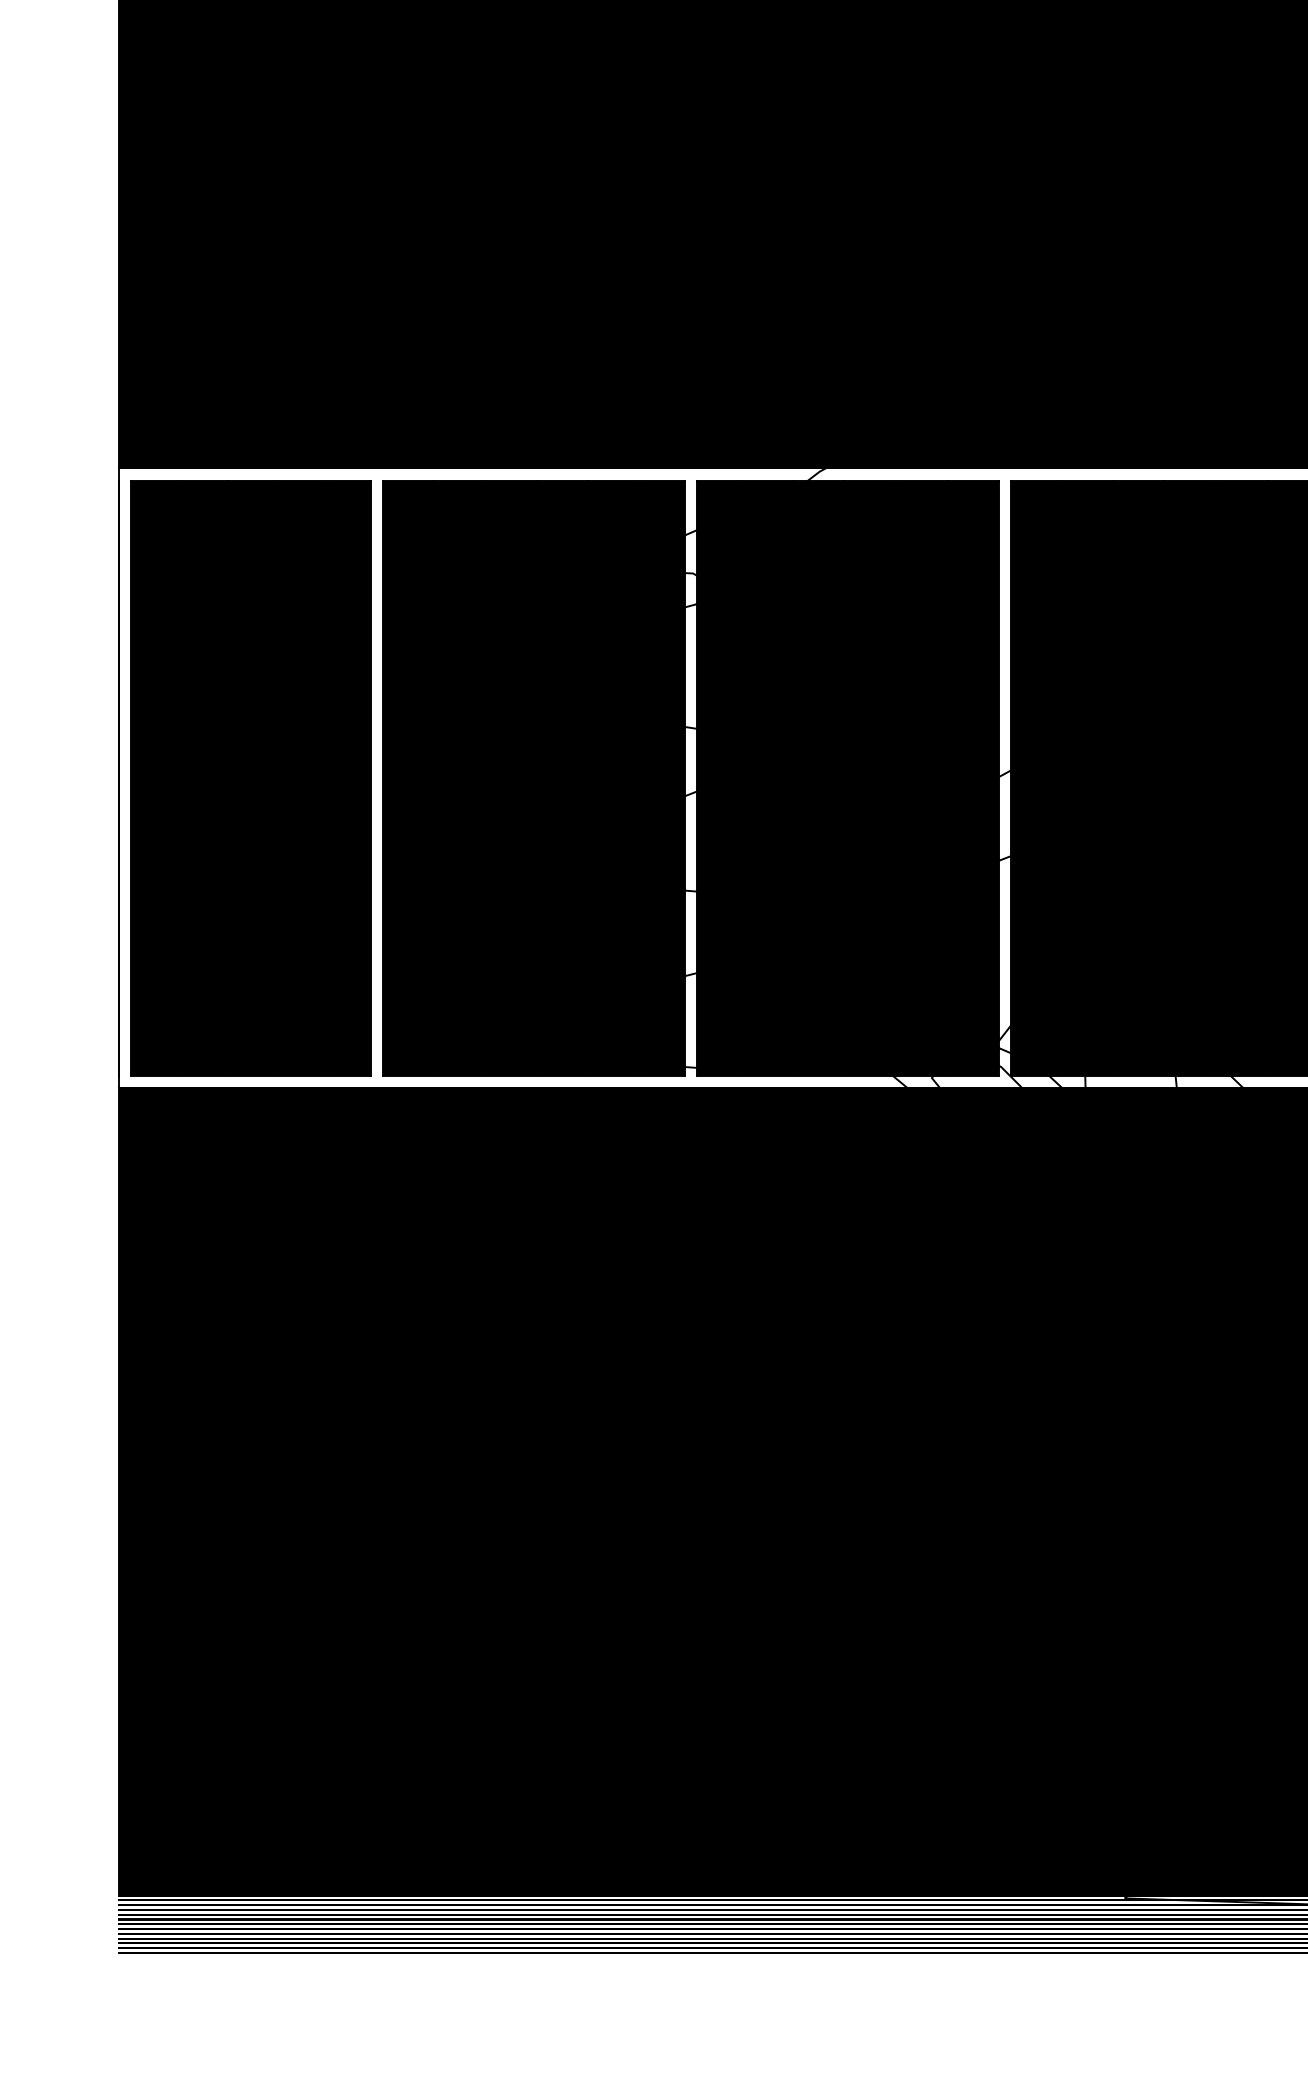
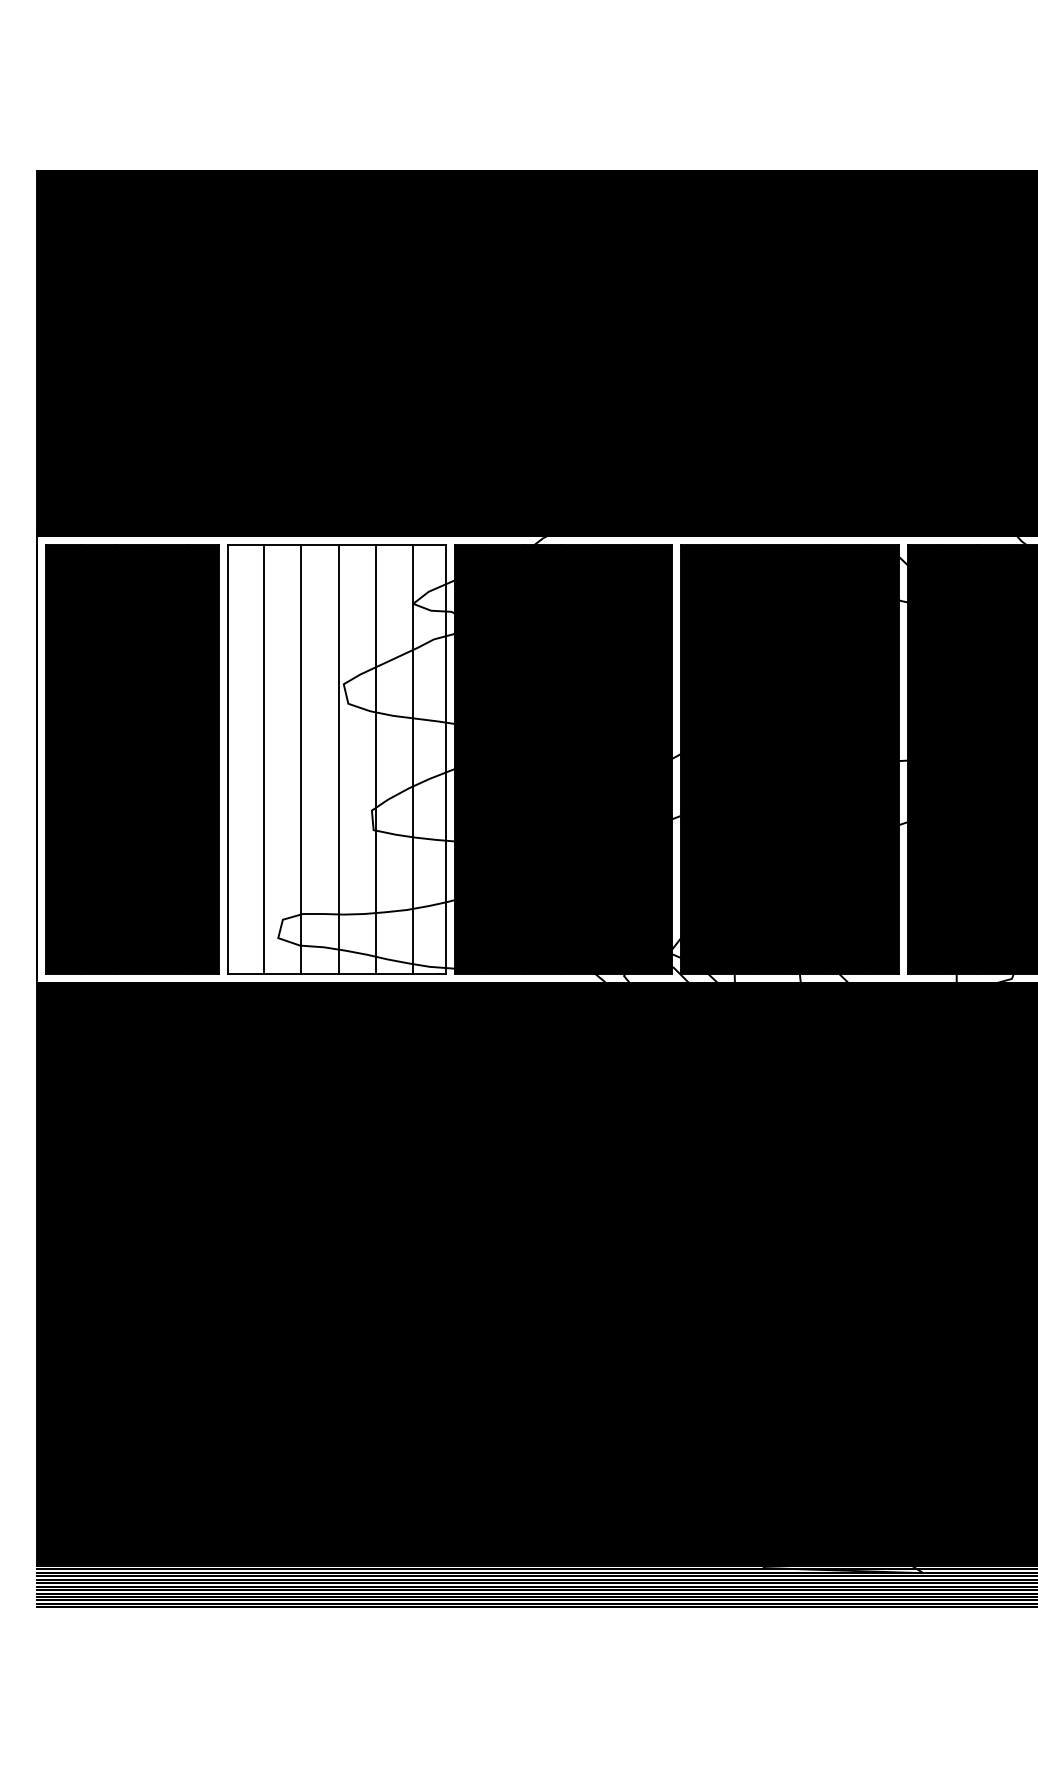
fill: (533, 778) -> (336, 759), removed

